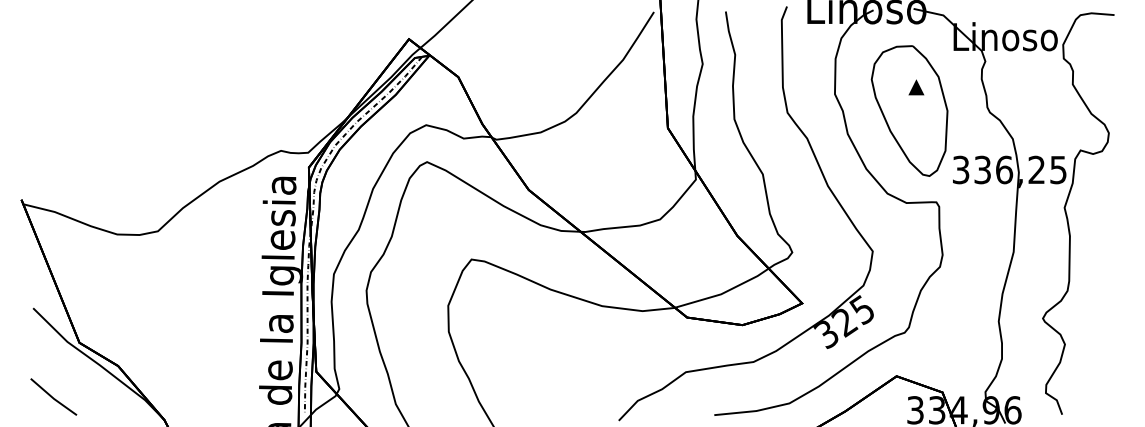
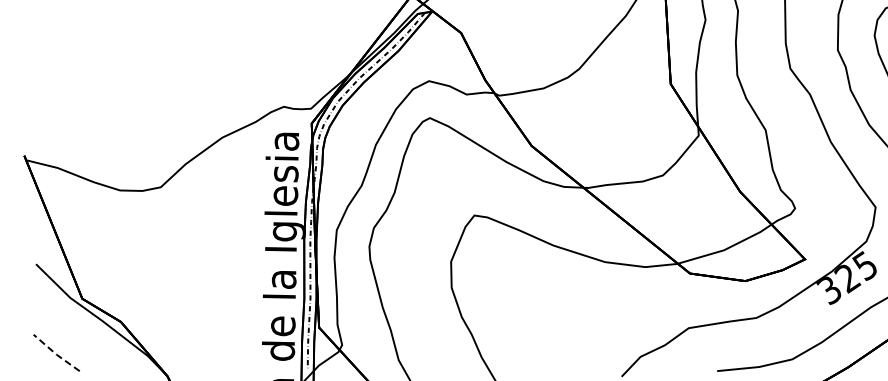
line: (53, 398) -> (56, 354), solid -> dashed

